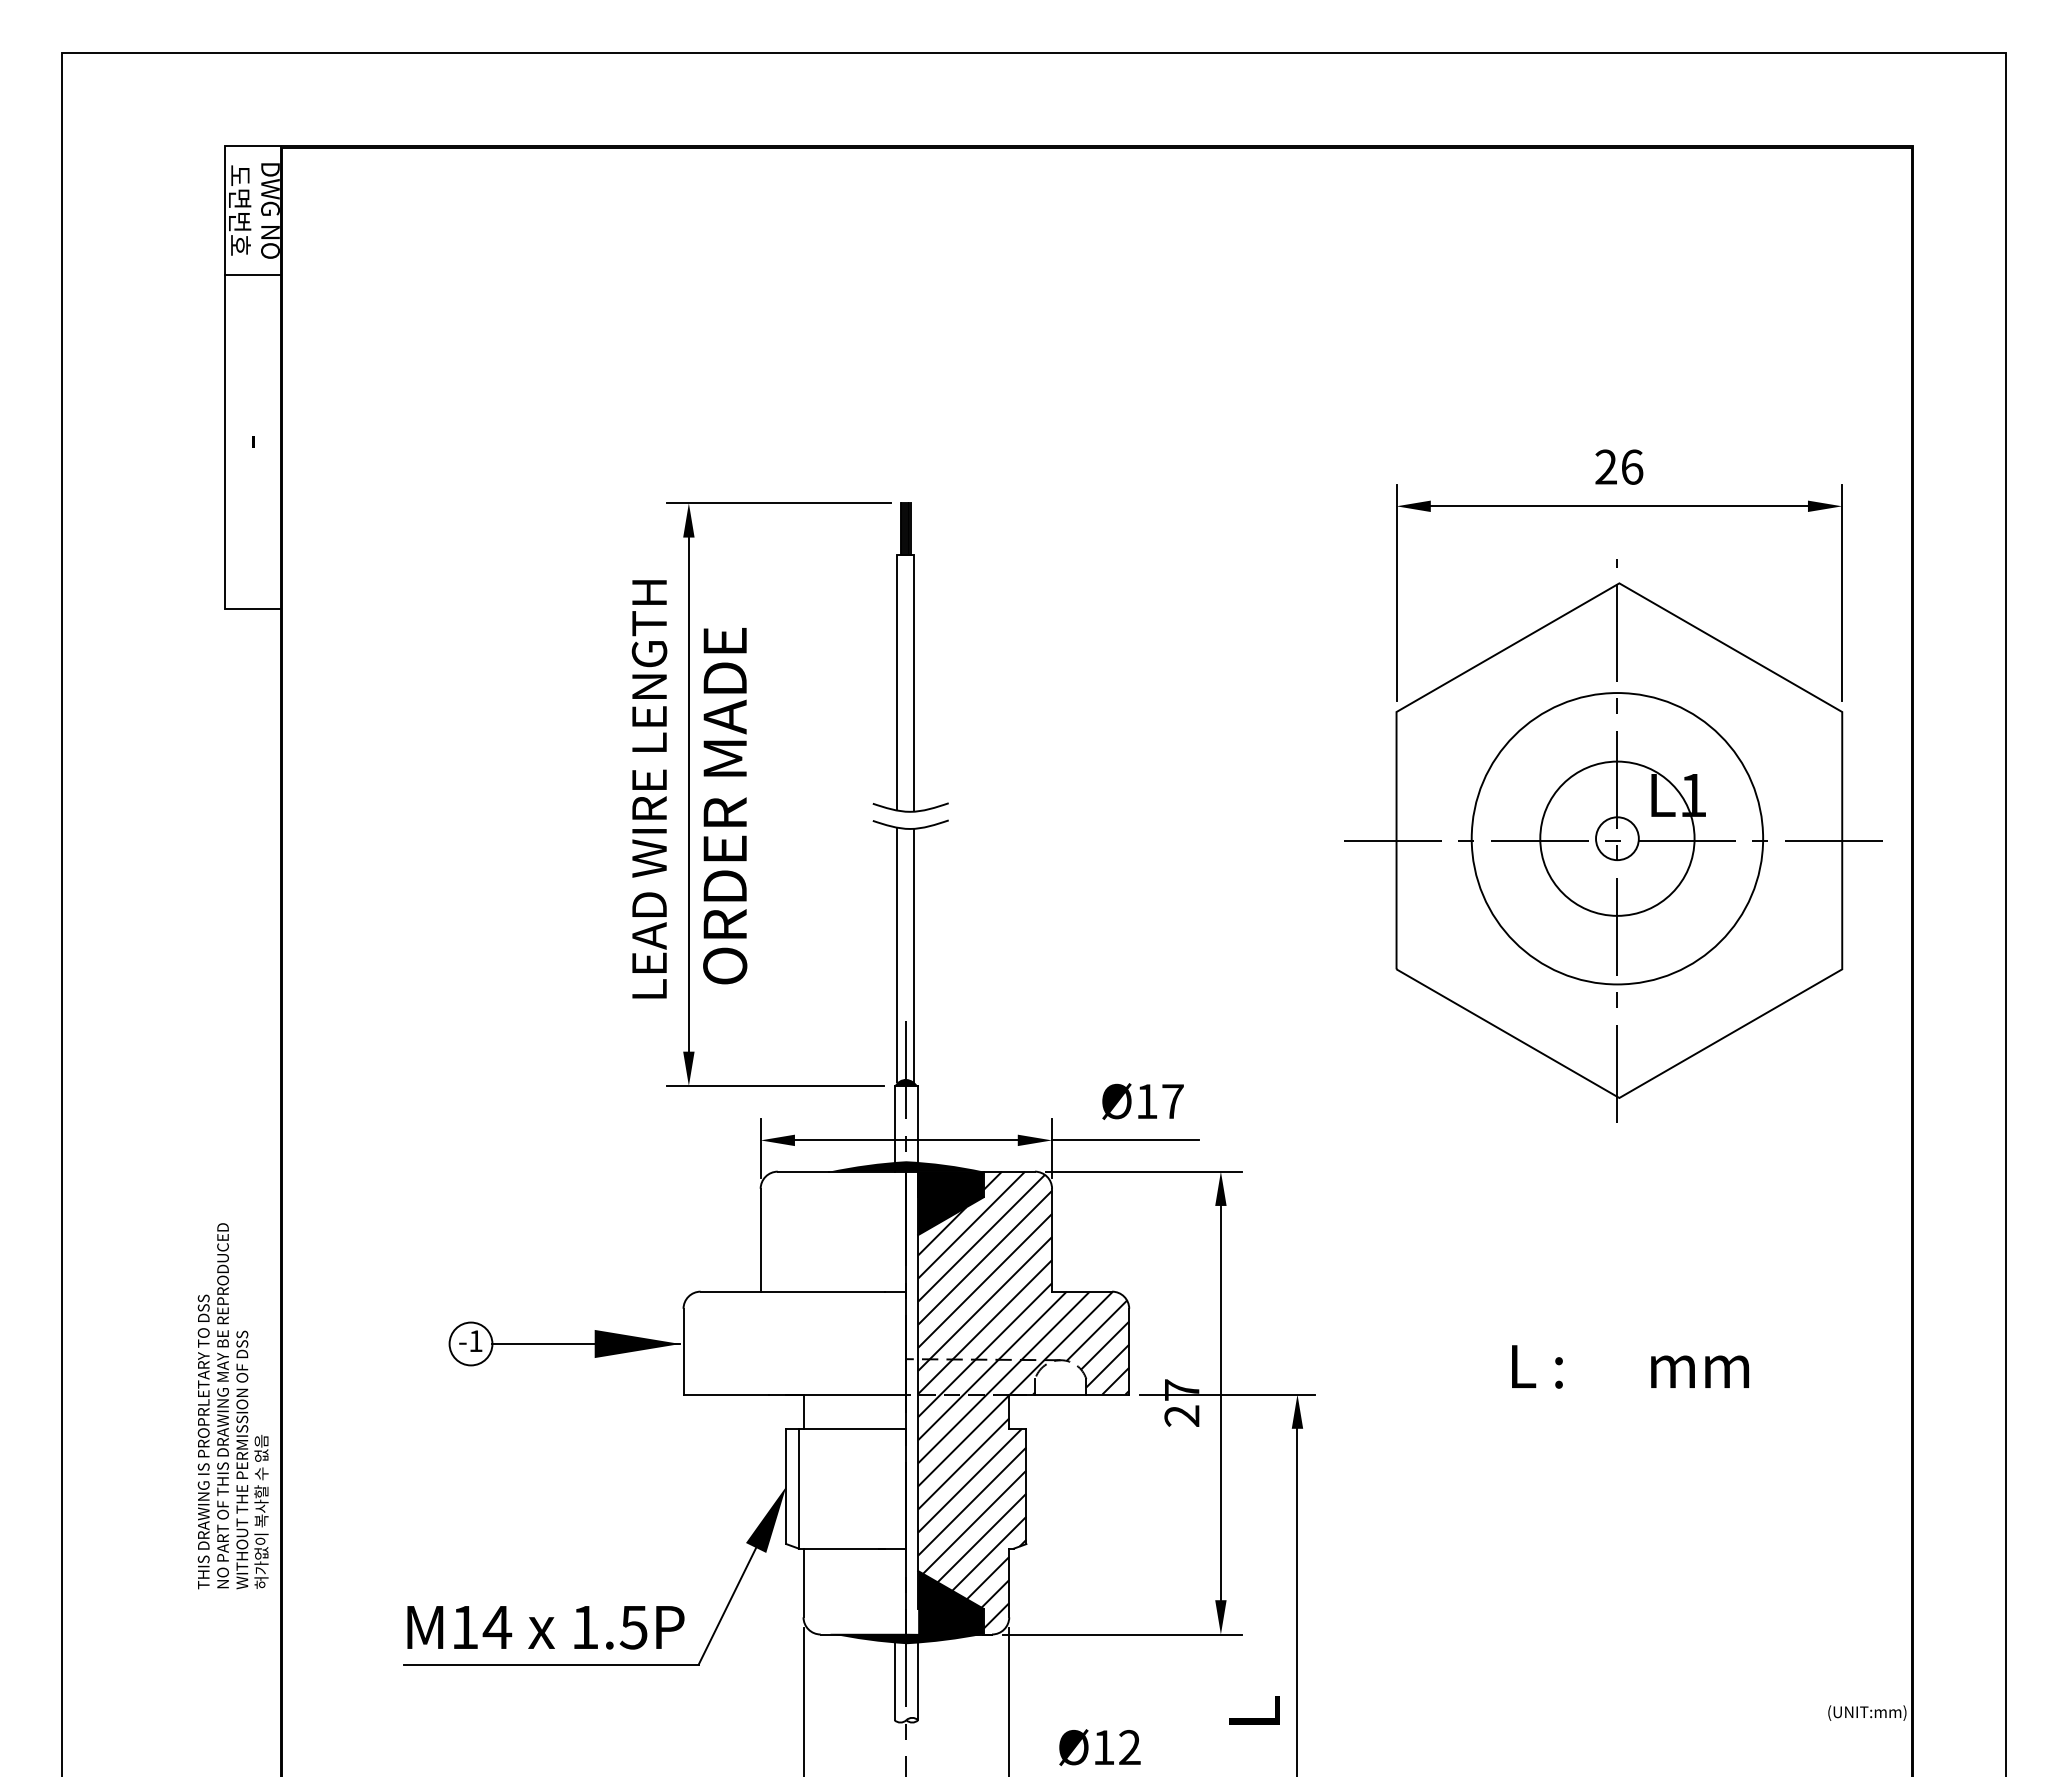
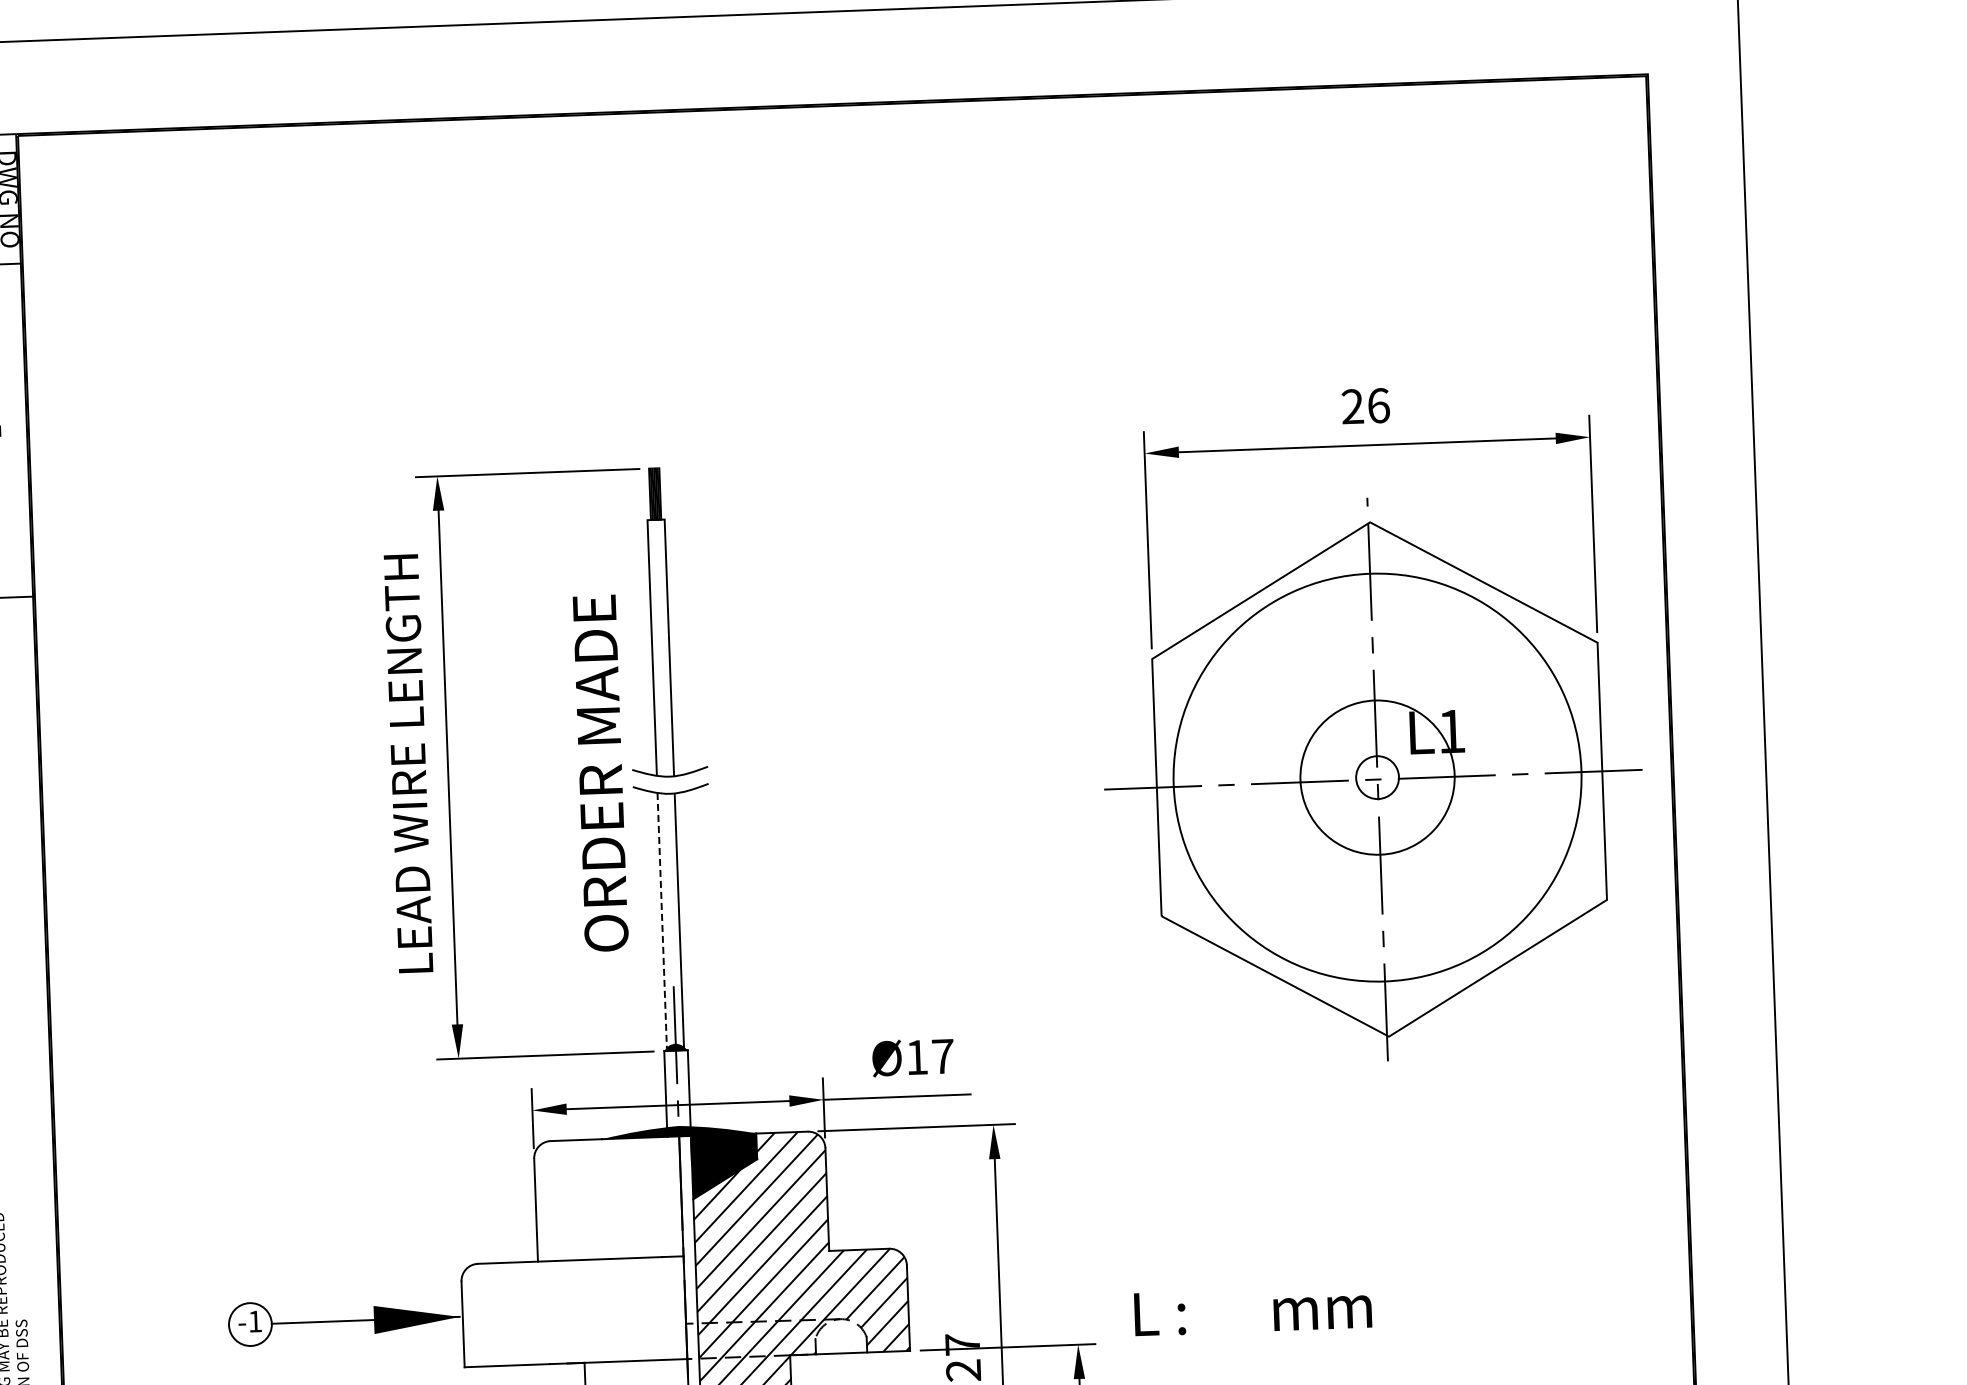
text: (725, 806) -> (600, 773), moved
circle: (1617, 838) -> (1377, 777), size x1.4
line: (897, 955) -> (662, 920), solid -> dashed
text: (1630, 1366) -> (1253, 1310), moved

